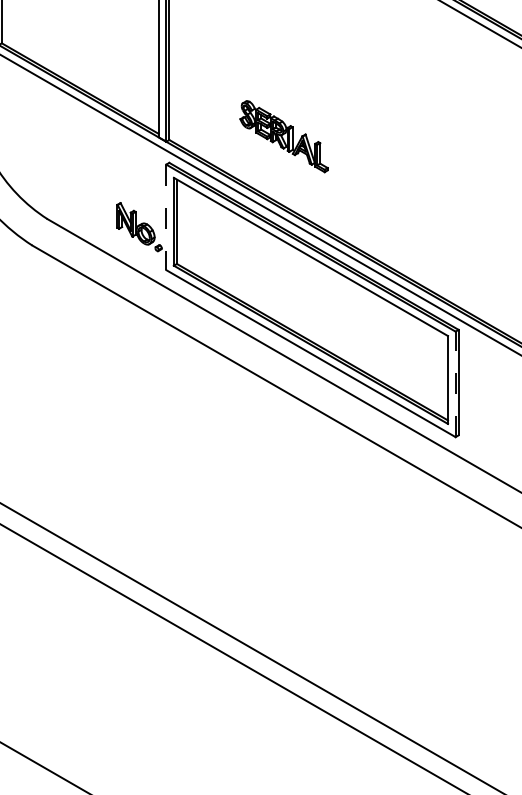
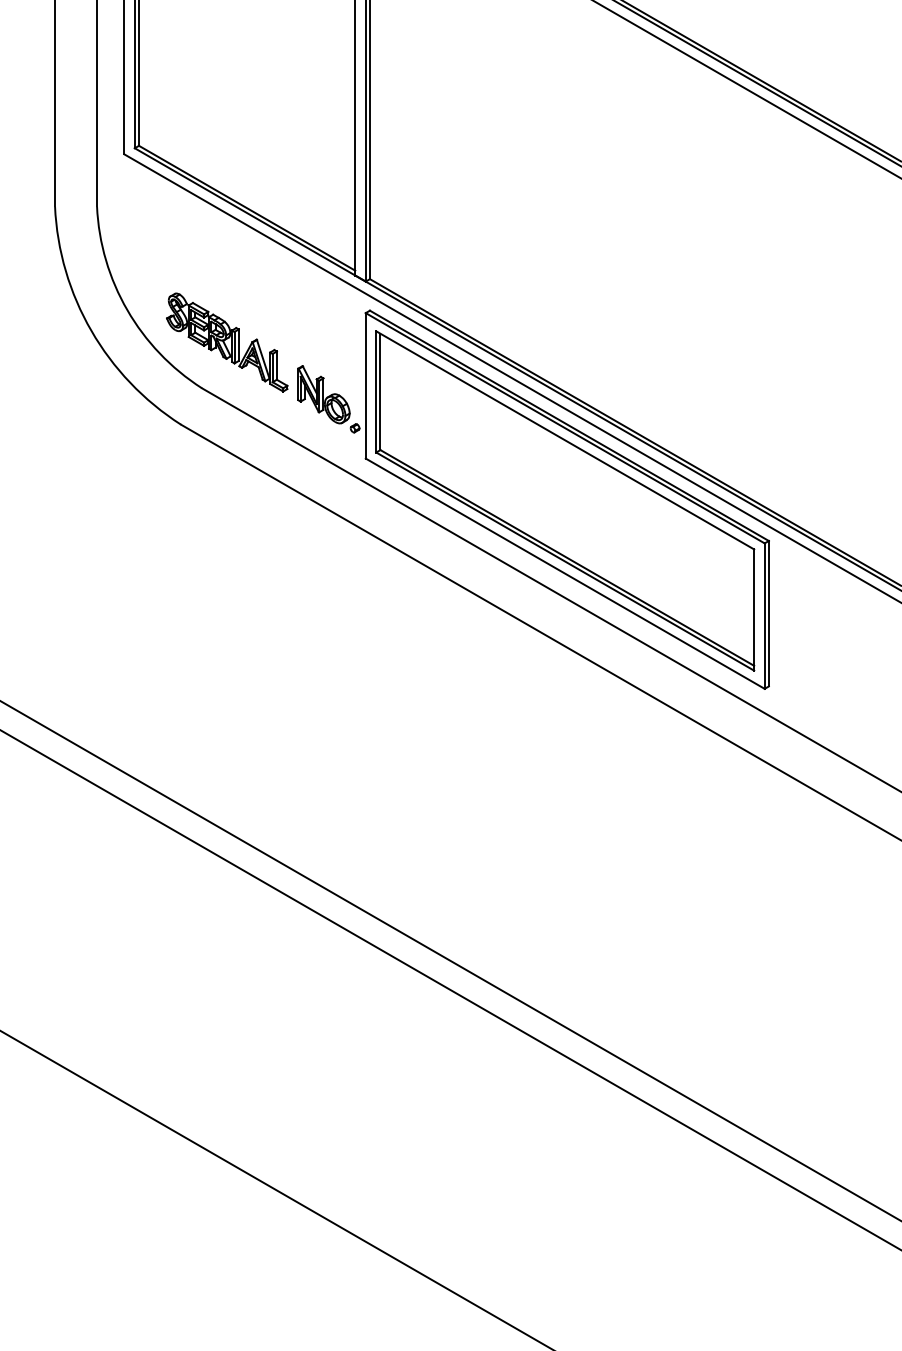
part: (284, 136) -> (227, 342), moved
line: (166, 217) -> (365, 385), dashed -> solid
line: (455, 384) -> (764, 616), dashed -> solid

